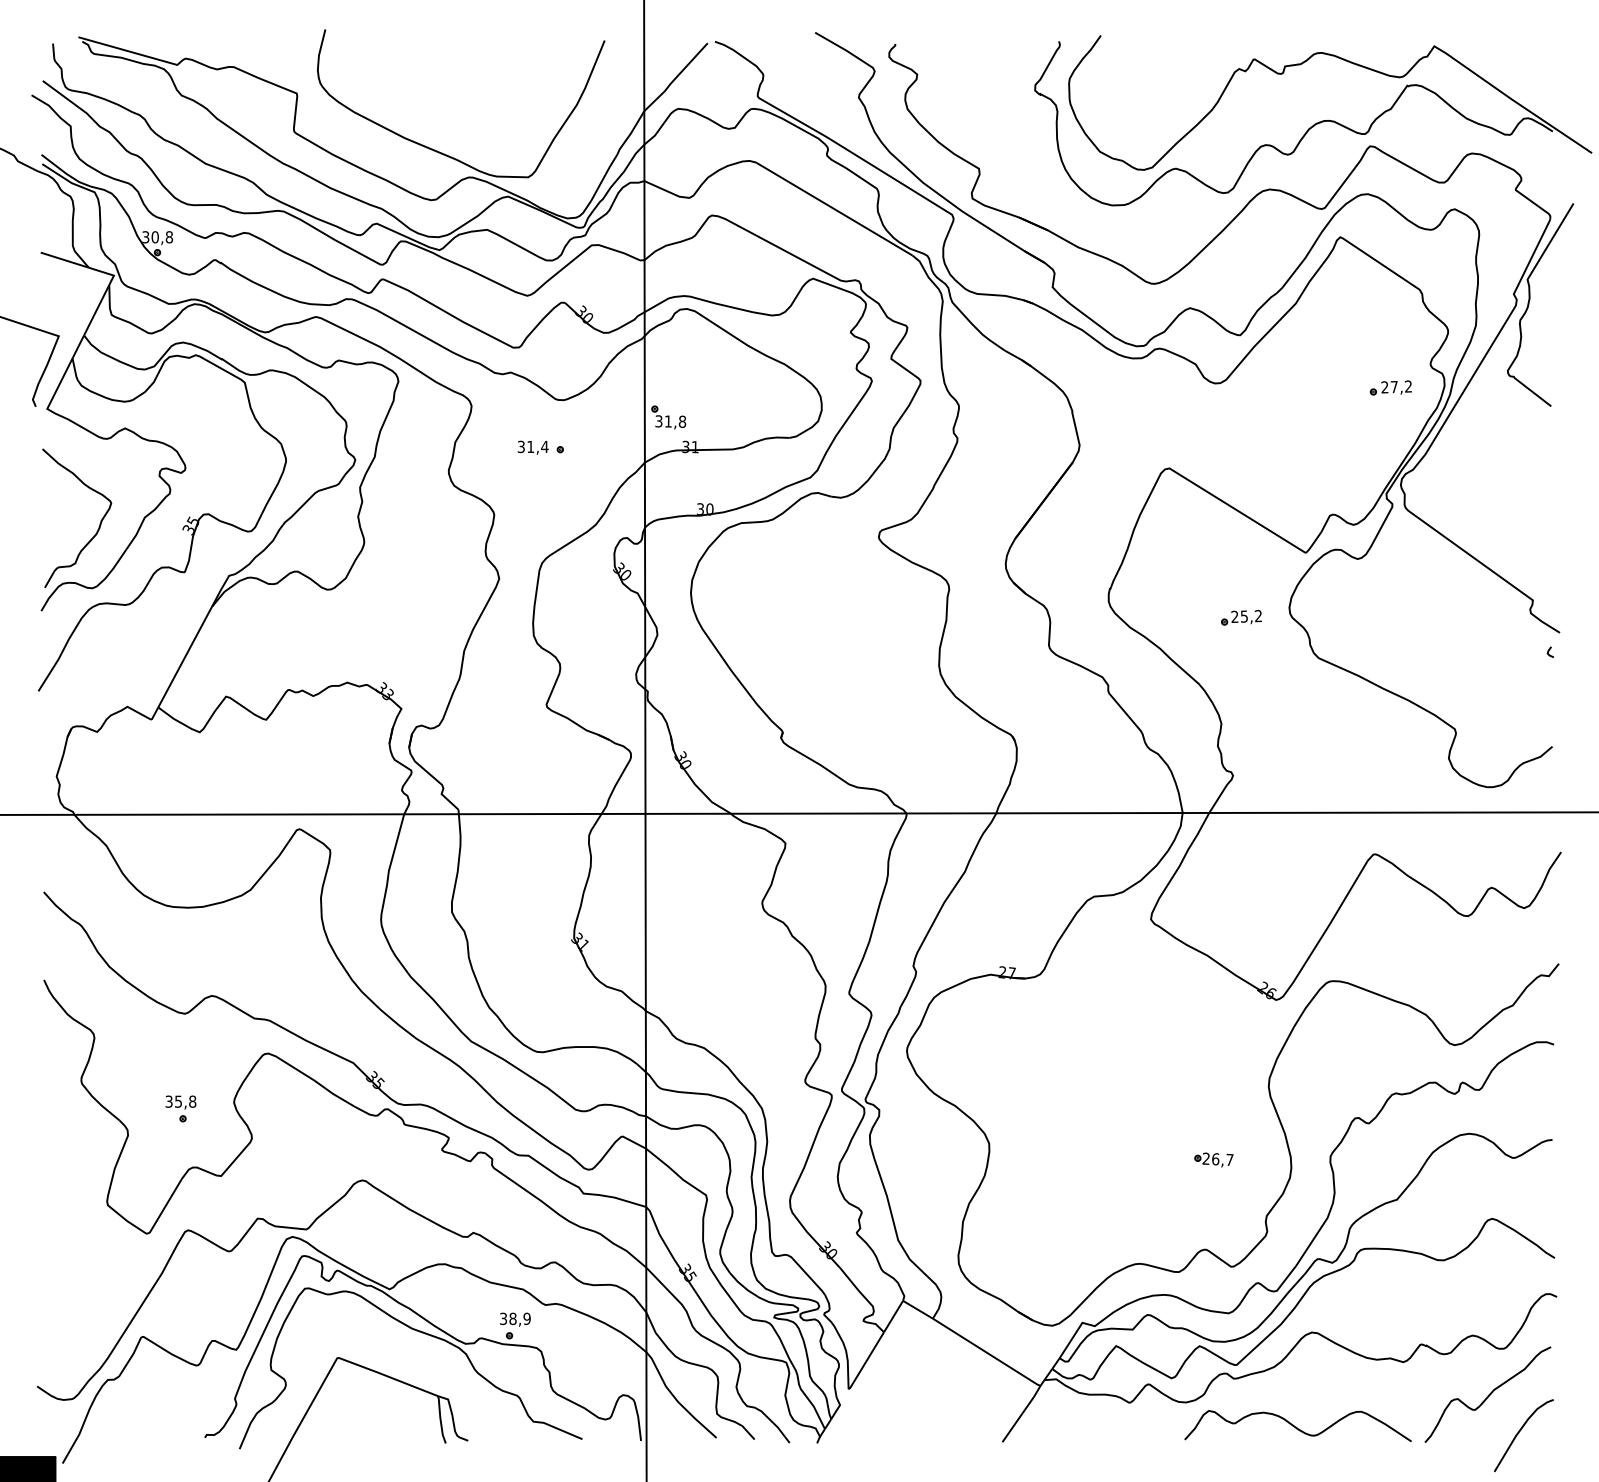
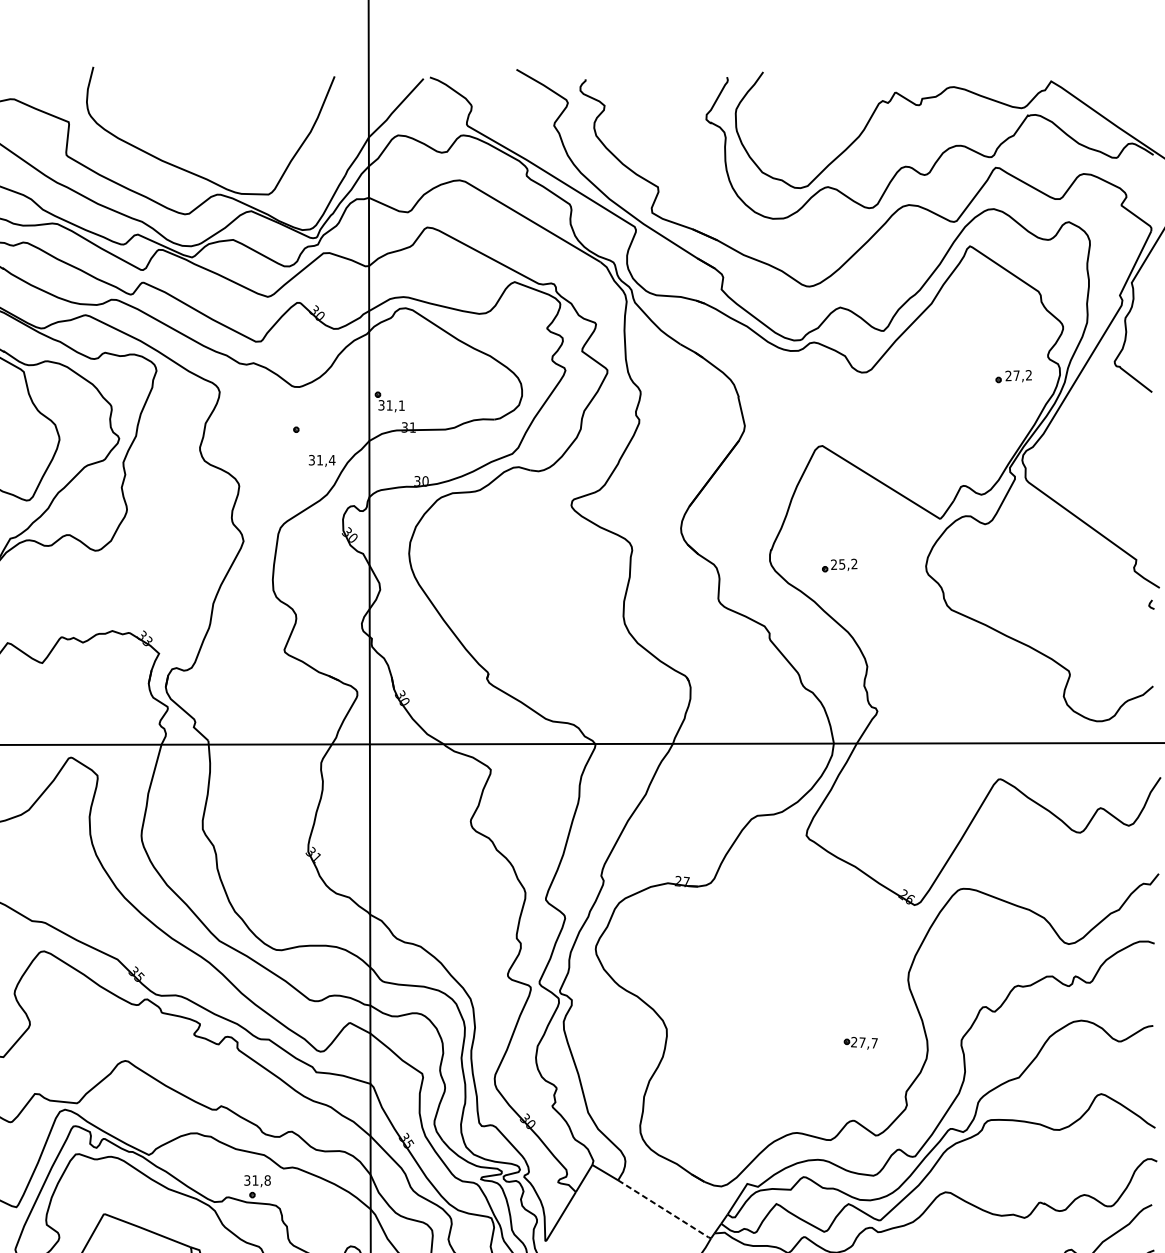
text: (682, 421) -> (401, 405), 31,8 -> 31,1
text: (532, 447) -> (321, 460), moved
part: (1241, 617) -> (839, 565), moved
text: (1215, 1159) -> (862, 1042), 26,7 -> 27,7
text: (519, 1318) -> (261, 1180), 38,9 -> 31,8
line: (987, 1353) -> (665, 1210), solid -> dashed

